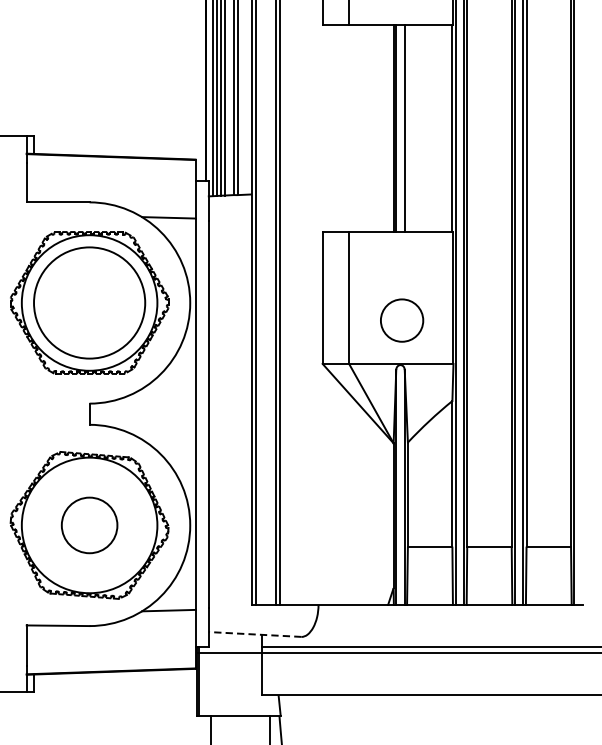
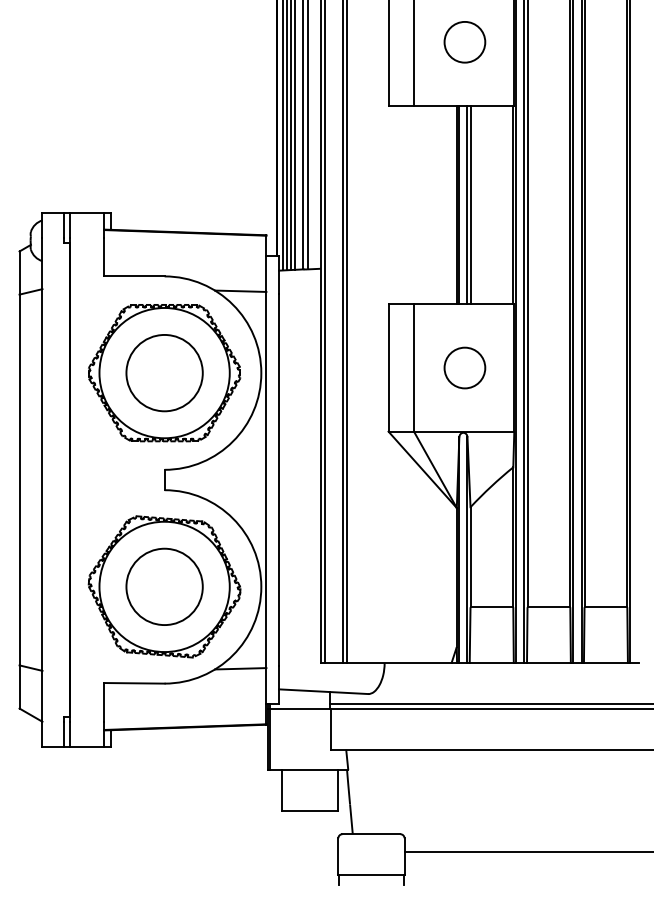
line: (407, 127) -> (470, 204), added
circle: (89, 302) -> (164, 372), size x0.71
circle: (401, 320) -> (464, 367), moved
circle: (89, 525) -> (164, 586), size x1.43
line: (254, 634) -> (323, 691), dashed -> solid

